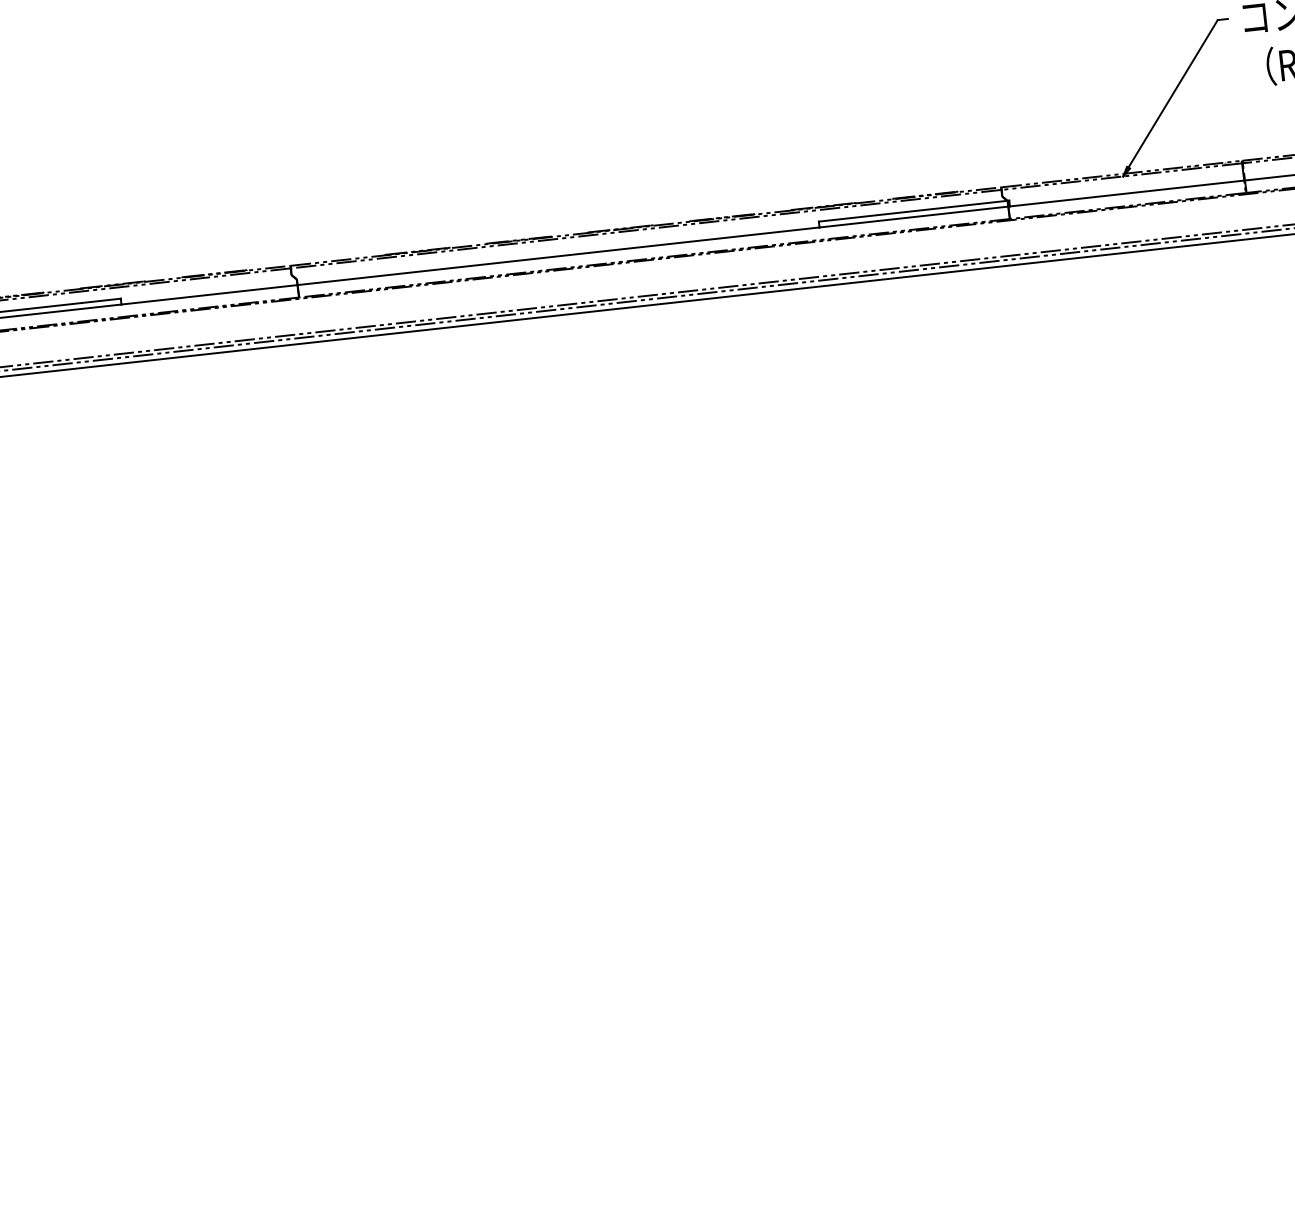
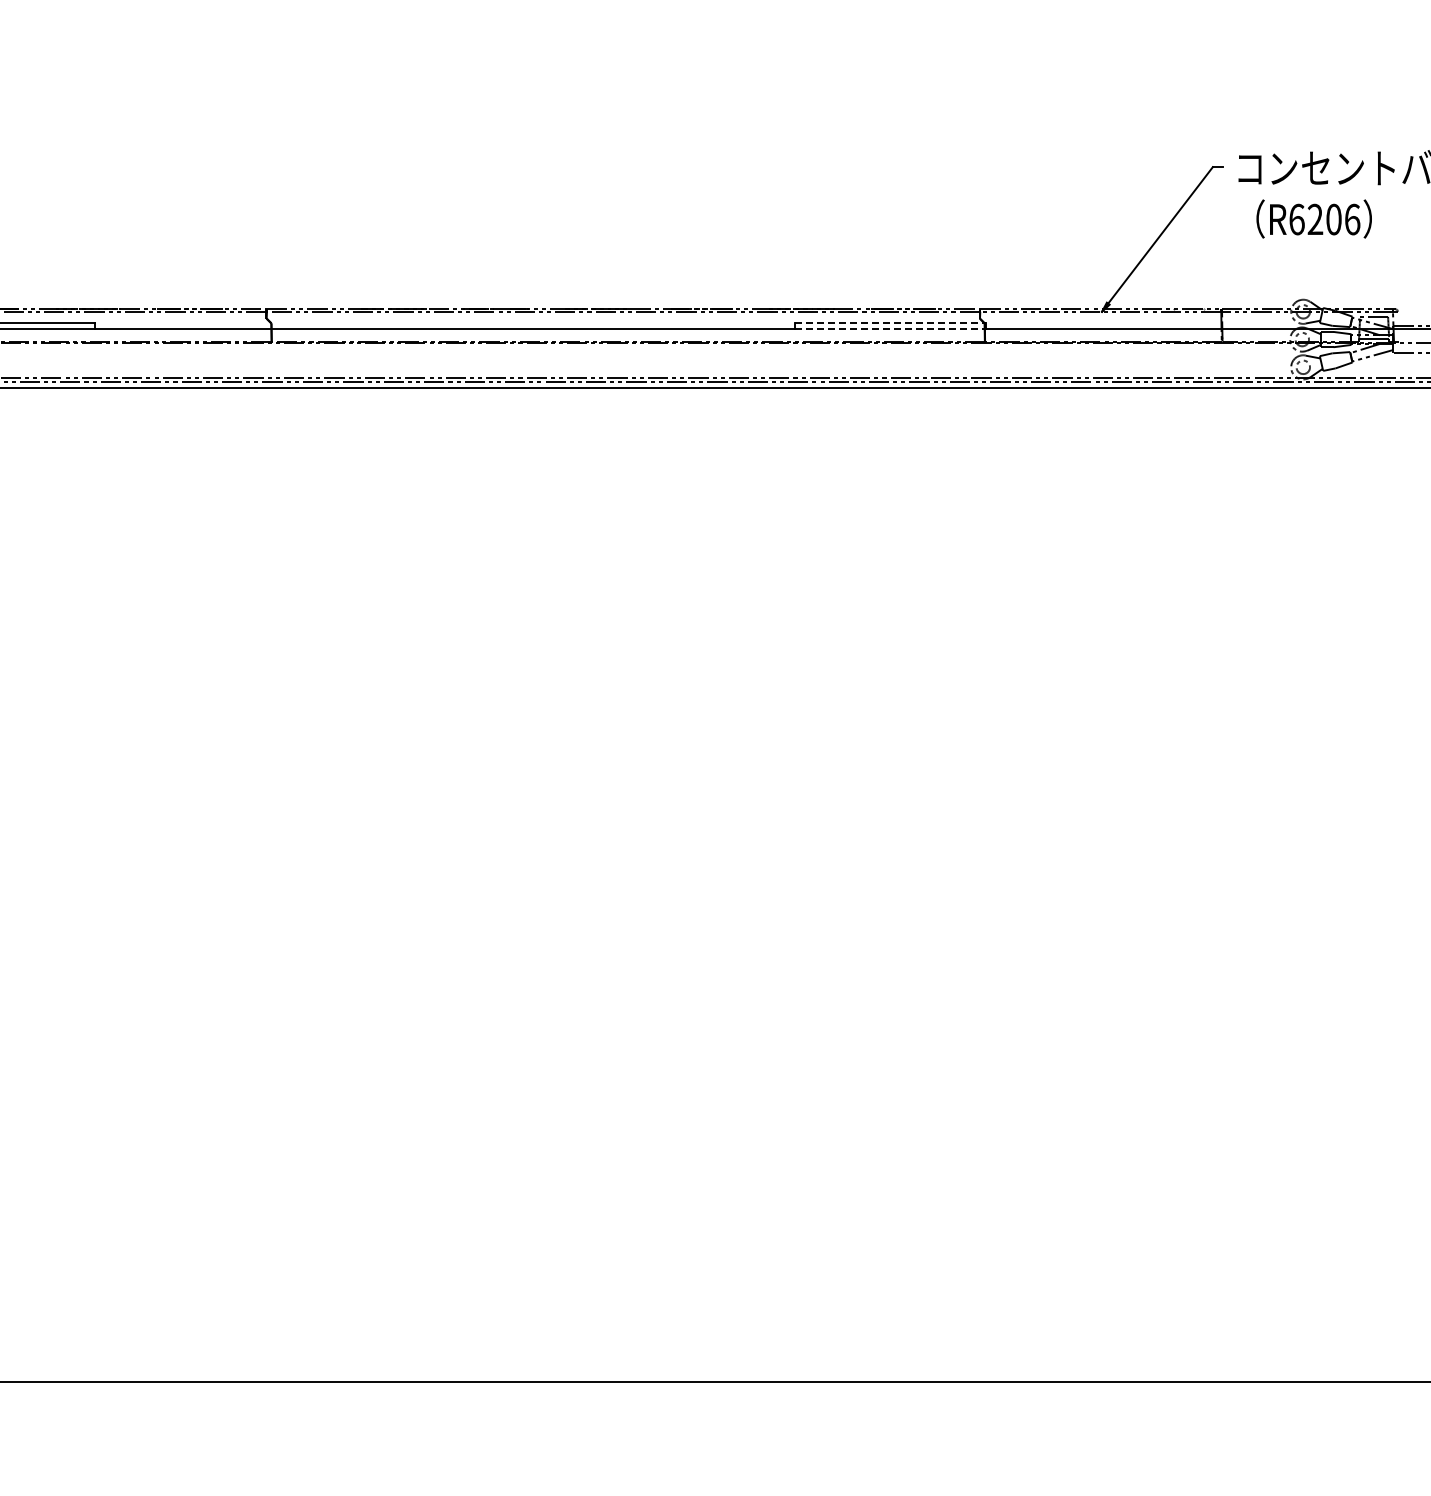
line: (913, 211) -> (890, 323), solid -> dashed
line: (914, 217) -> (890, 329), solid -> dashed

